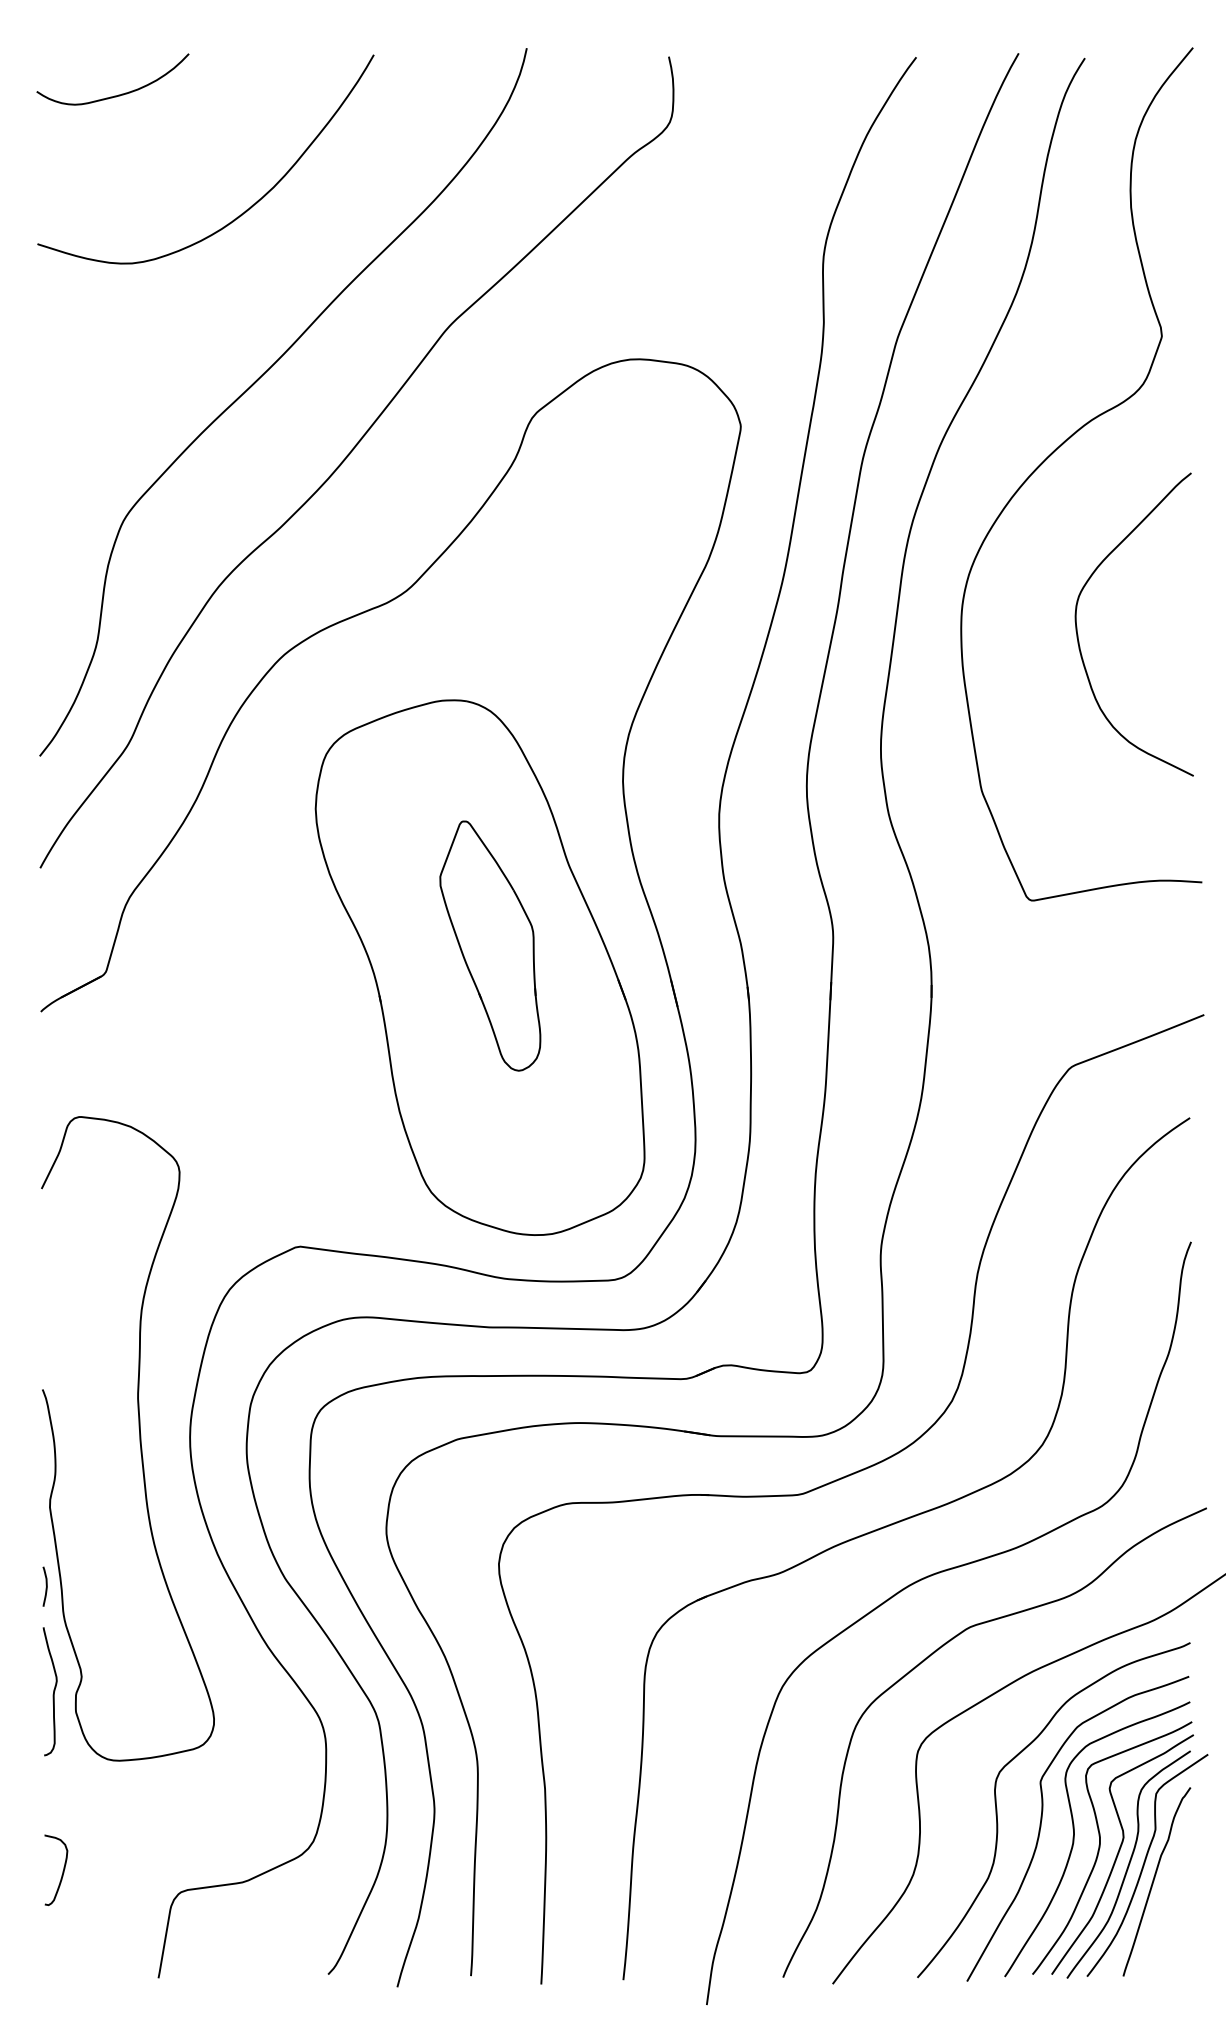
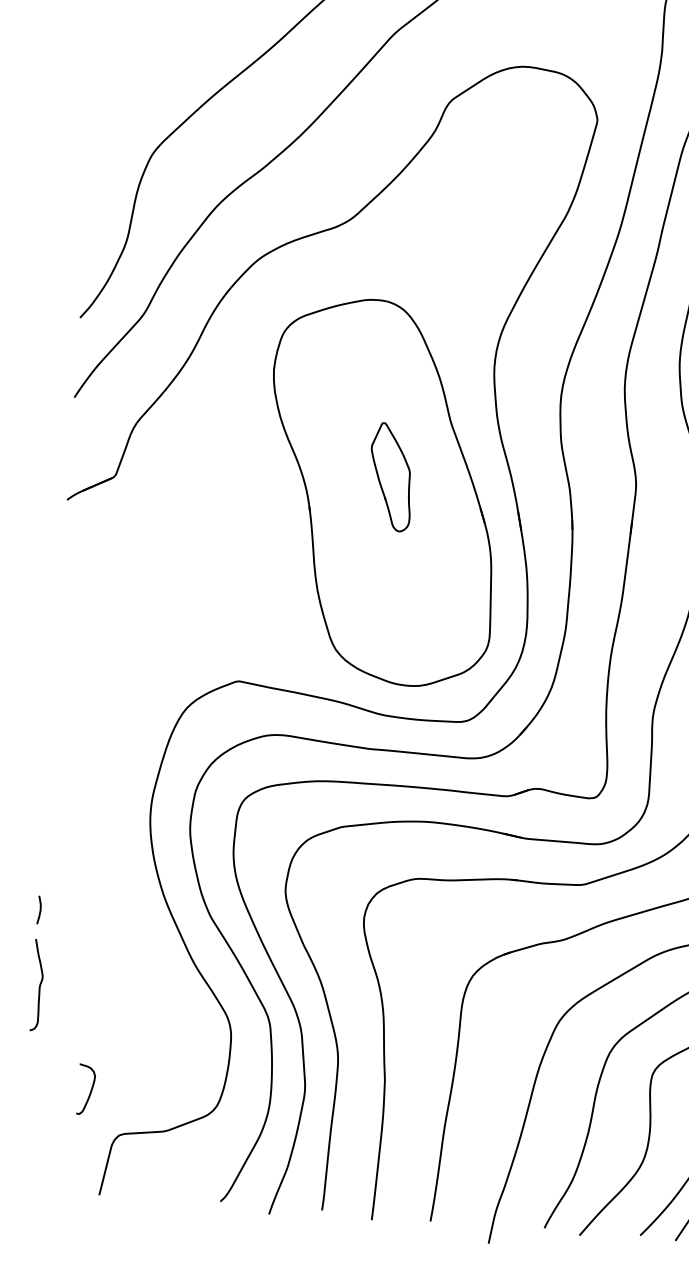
part: (490, 945) -> (391, 476), size x0.6
curve: (139, 1438) -> (114, 809), removed
curve: (62, 1871) -> (90, 1090), moved

